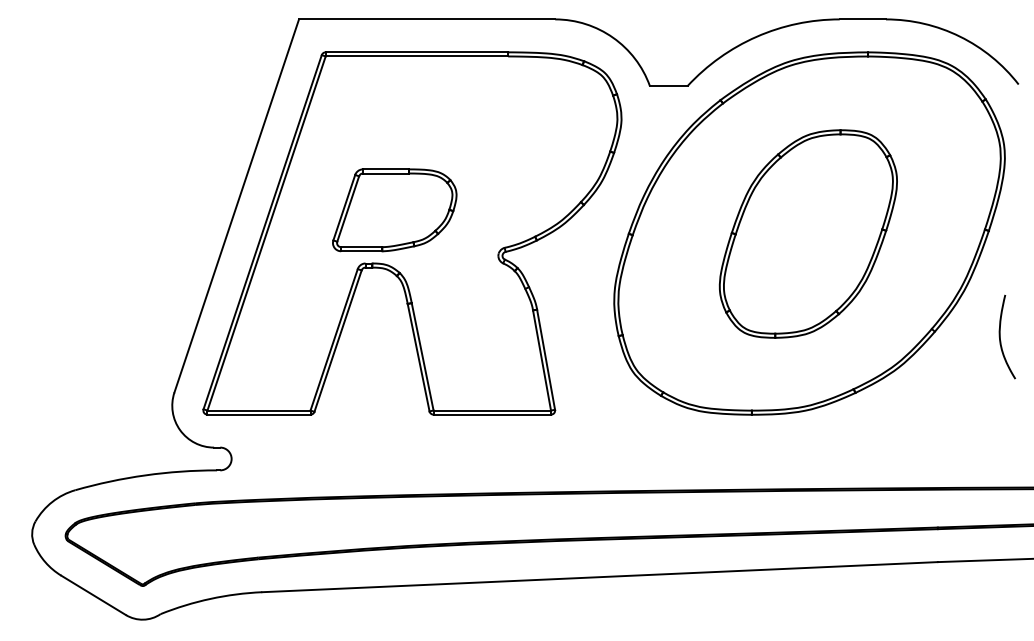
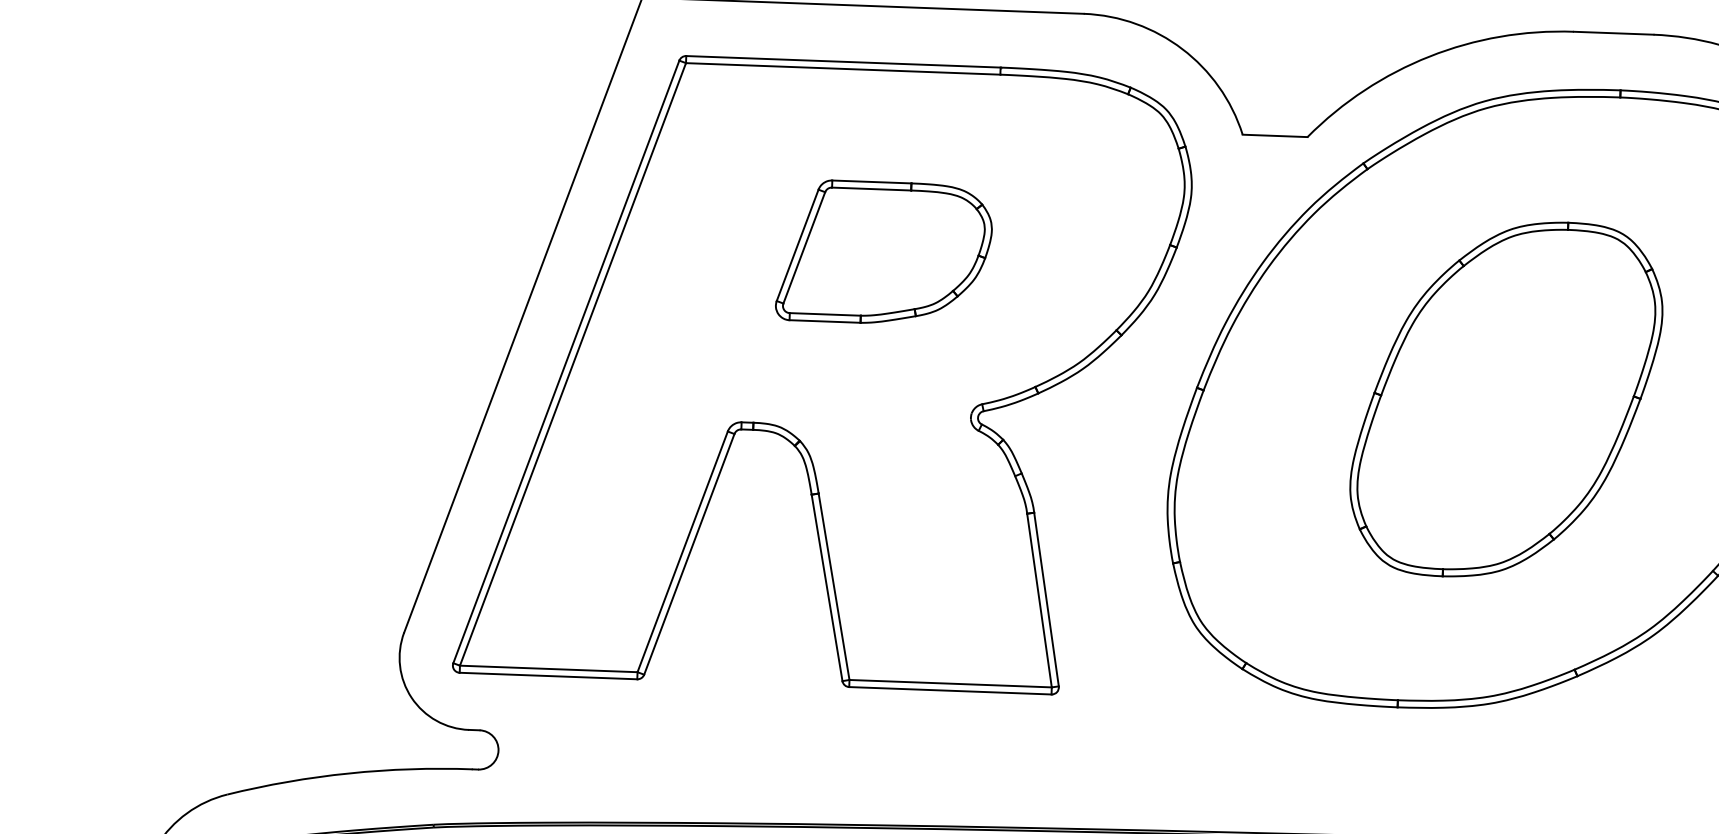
part: (394, 210) -> (883, 253), moved

